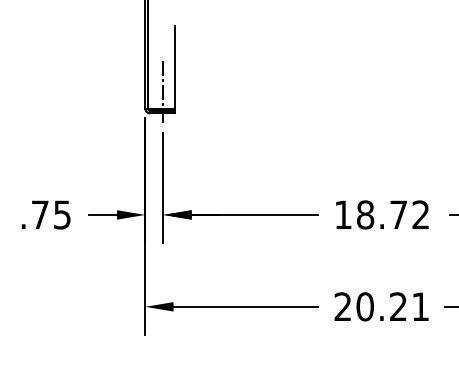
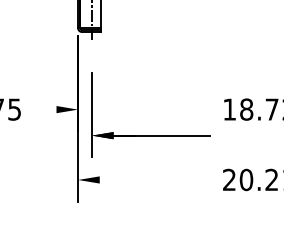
line: (102, 214) -> (45, 109), removed
part: (240, 214) -> (151, 135), moved
line: (245, 306) -> (154, 179), removed

